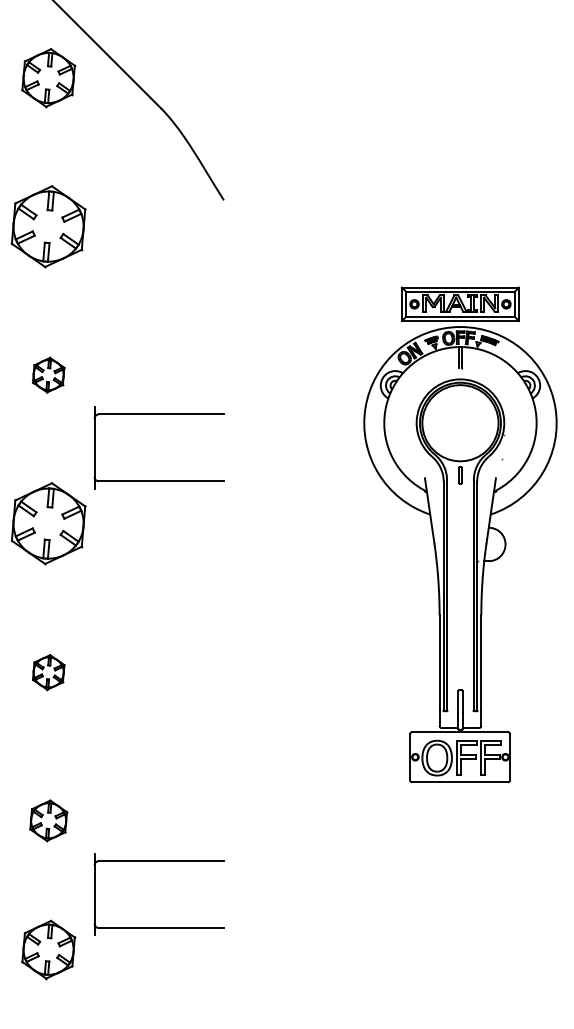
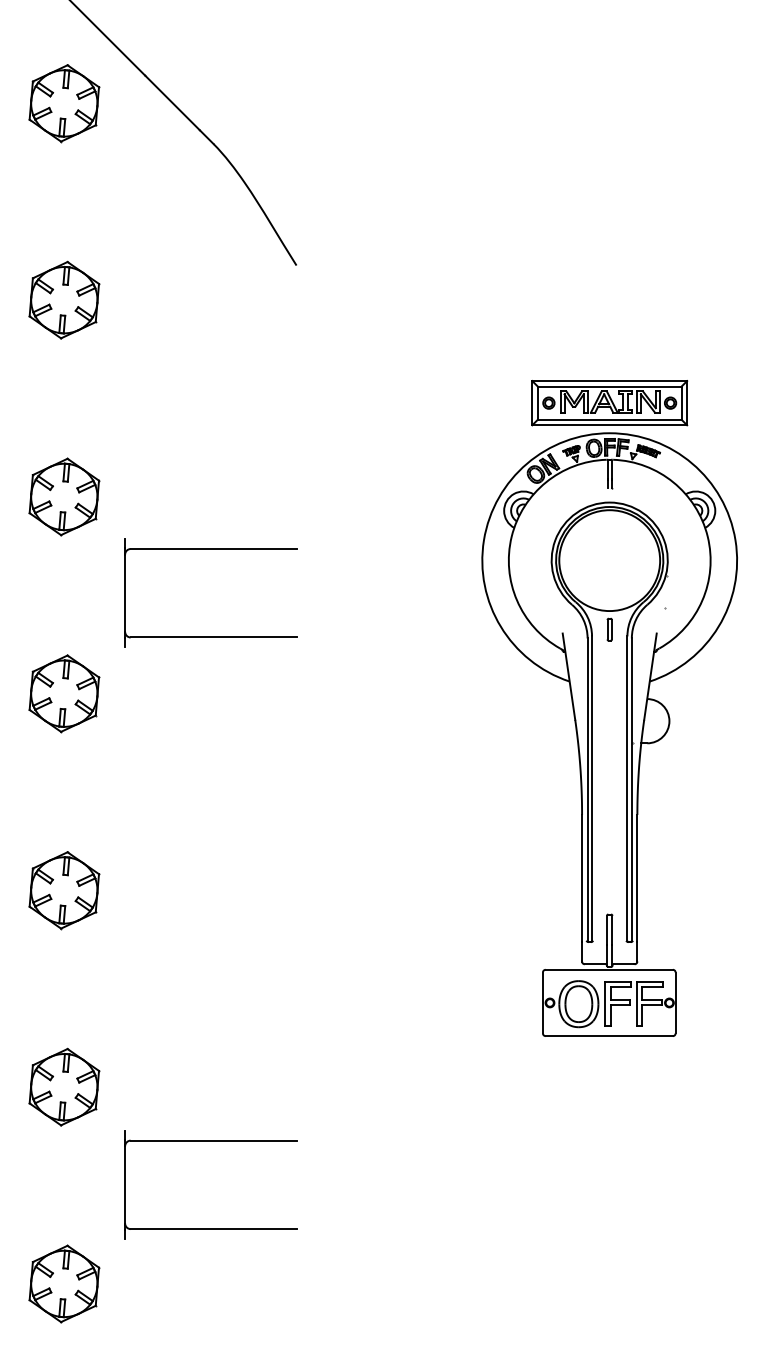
part: (48, 226) -> (64, 299), size x0.71
part: (48, 374) -> (64, 496), size x1.67
part: (48, 523) -> (64, 693), size x0.71
part: (48, 672) -> (64, 890), size x1.67
part: (48, 820) -> (64, 1086), size x1.43
part: (48, 949) -> (64, 1283), moved

